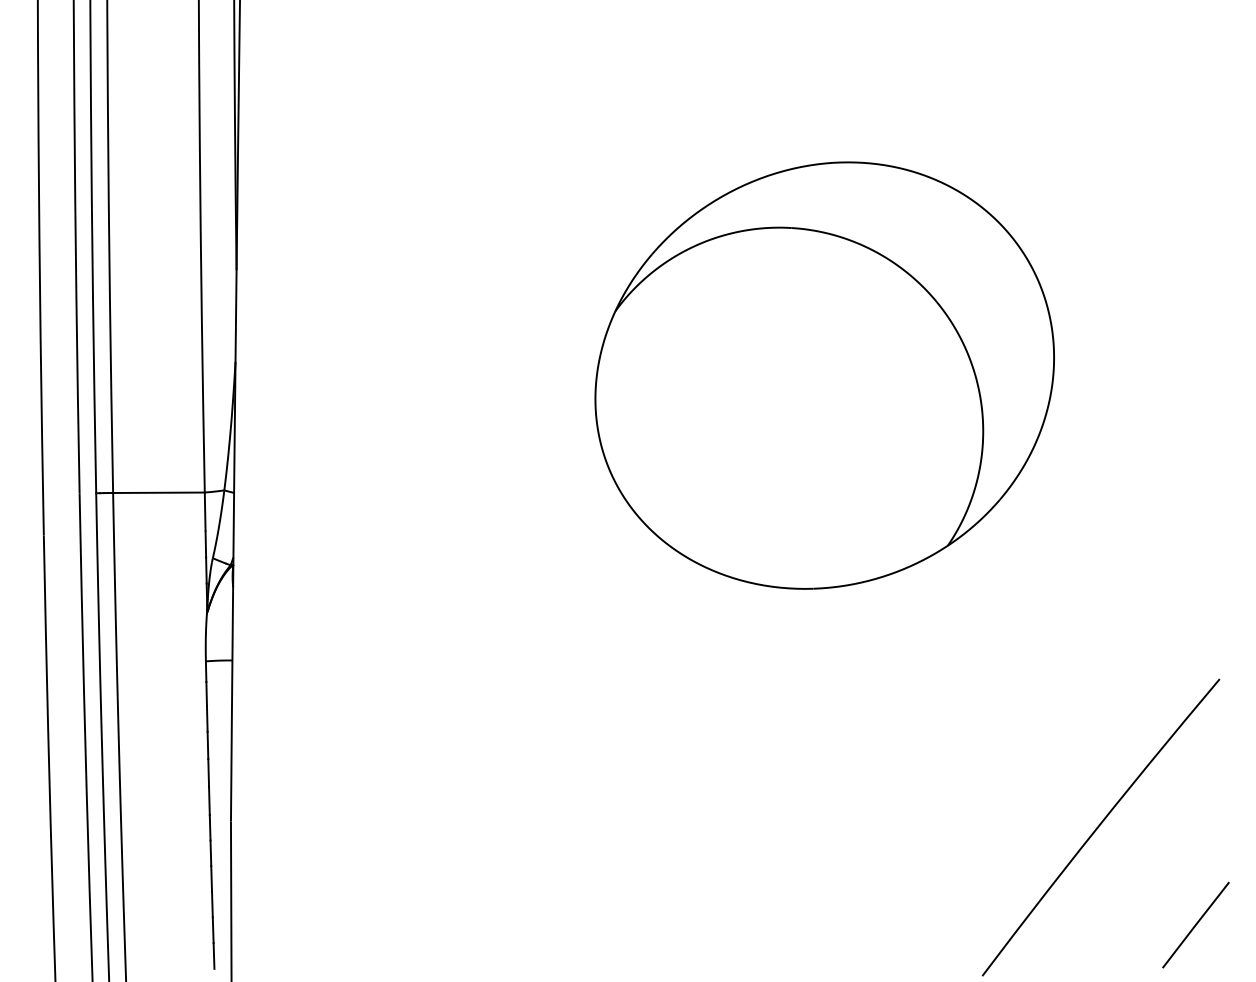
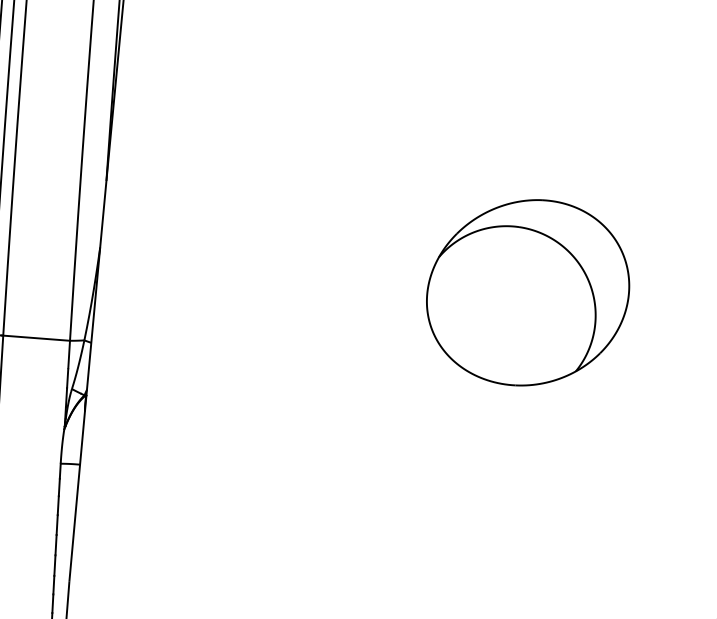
part: (824, 375) -> (528, 292), size x0.6

